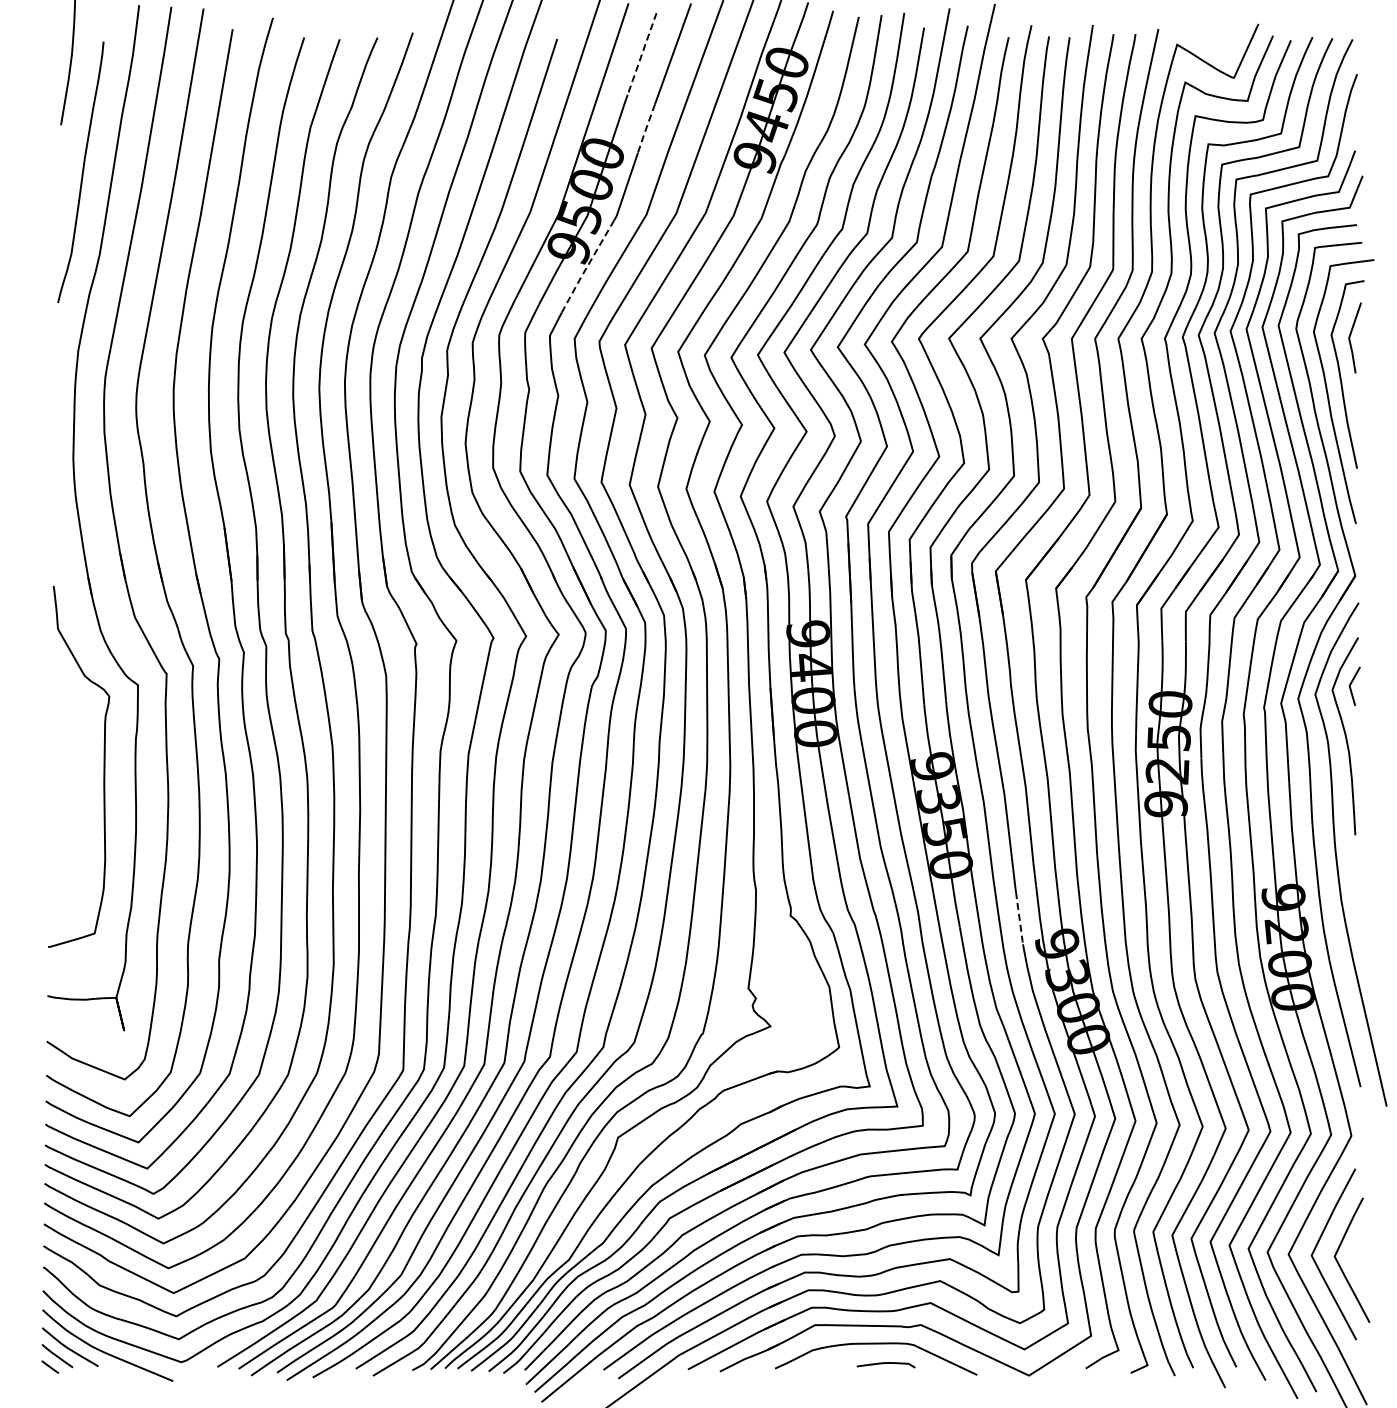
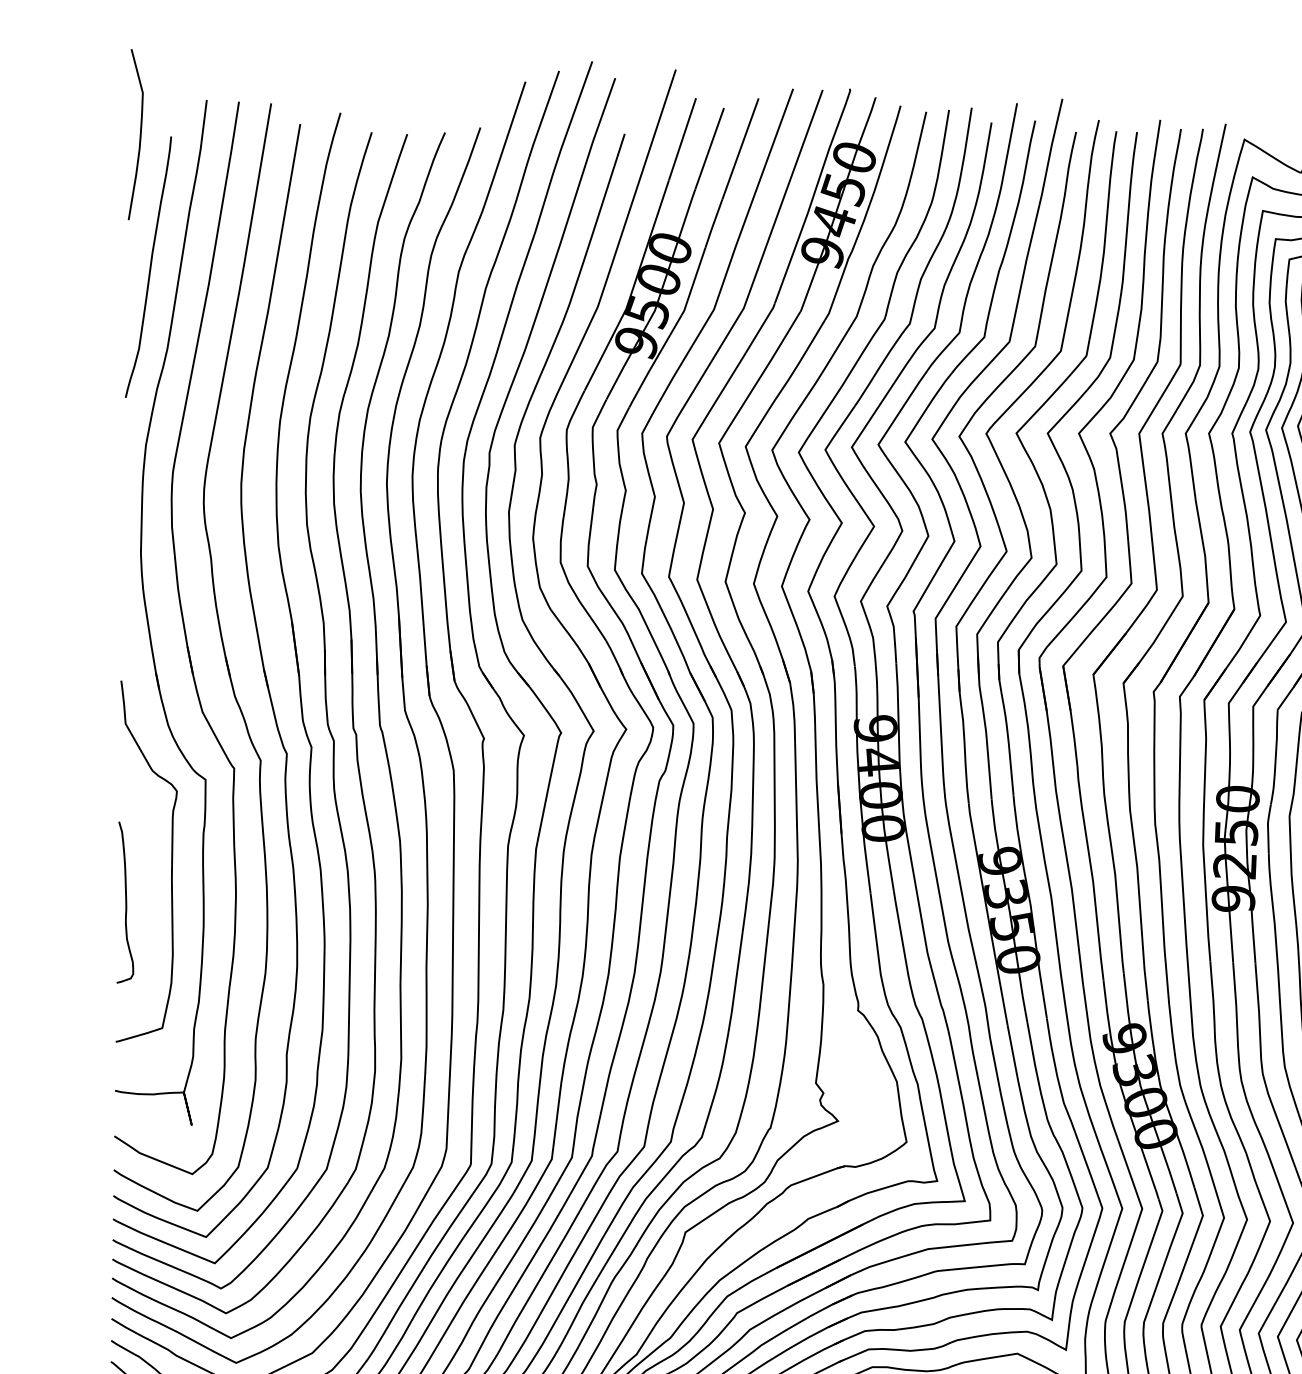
line: (641, 54) -> (709, 149), dashed -> solid
line: (645, 129) -> (713, 224), dashed -> solid
line: (586, 267) -> (654, 362), dashed -> solid
curve: (57, 807) -> (125, 902), added
line: (1019, 918) -> (1086, 1013), dashed -> solid

